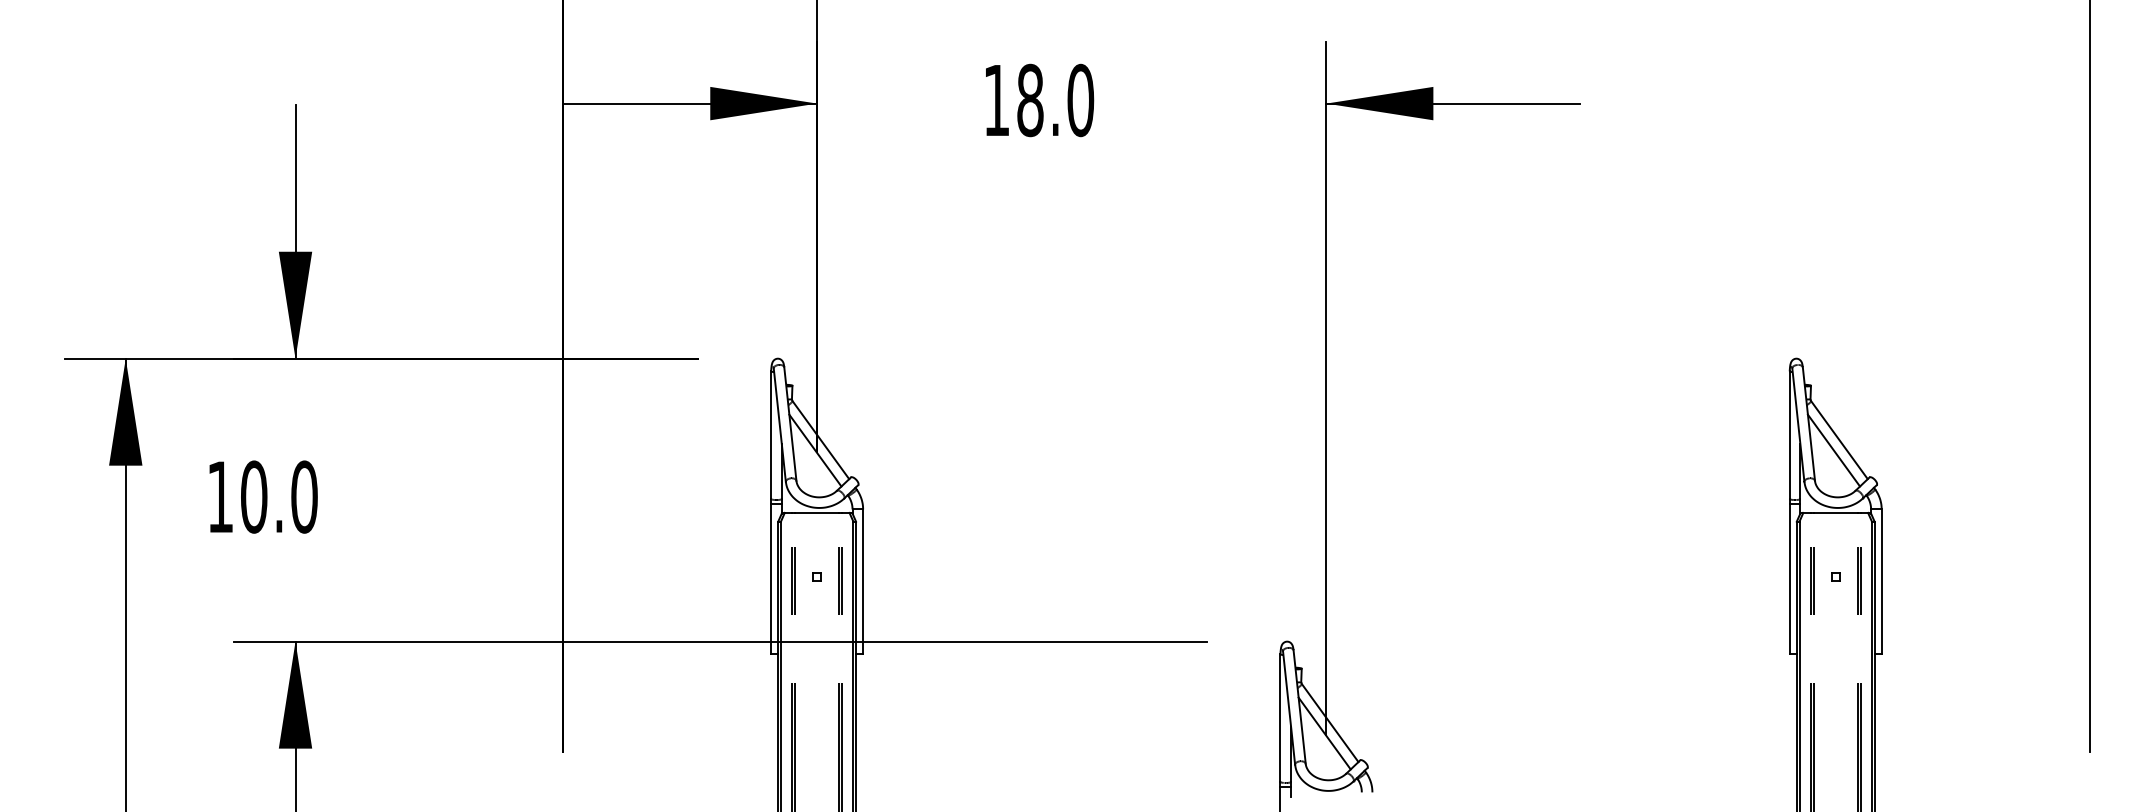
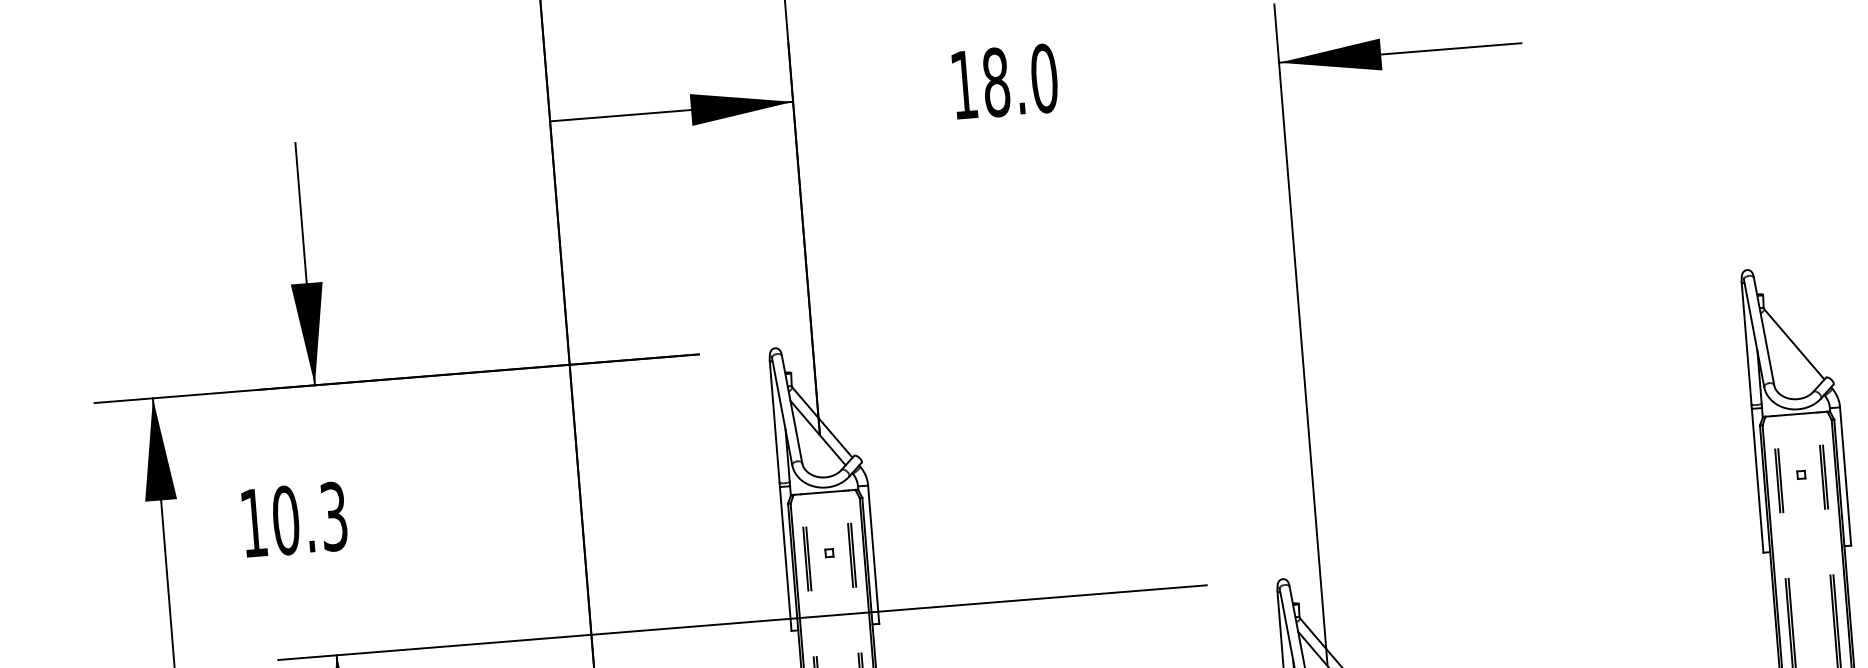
line: (1833, 450) -> (1789, 354), removed
text: (304, 496) -> (334, 516), 10.0 -> 10.3

